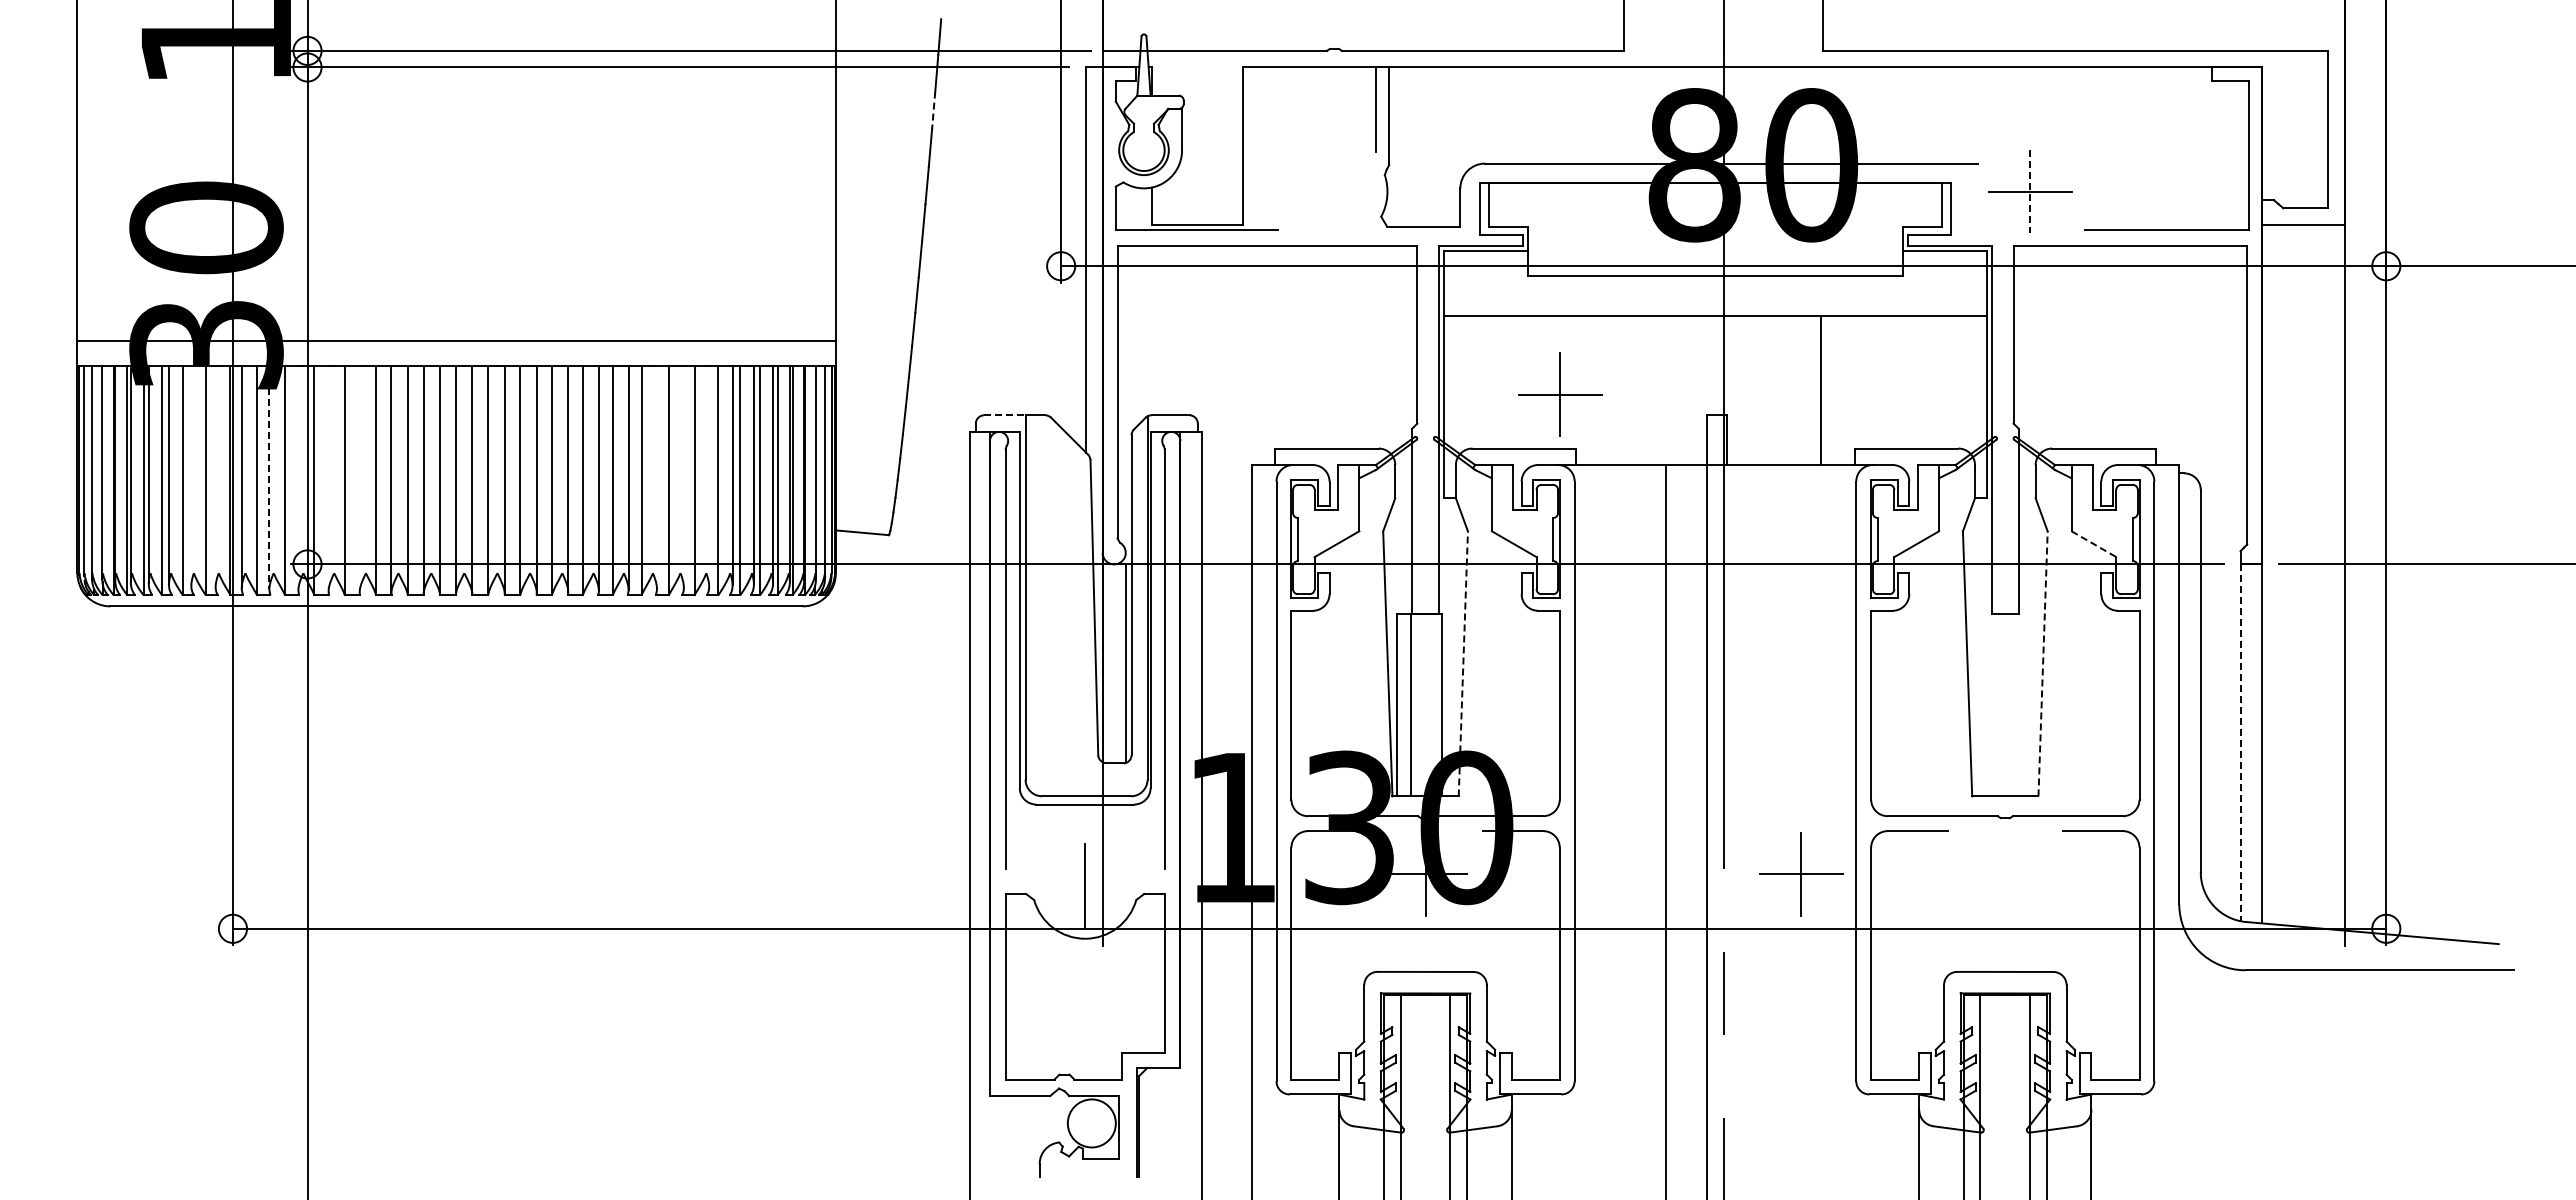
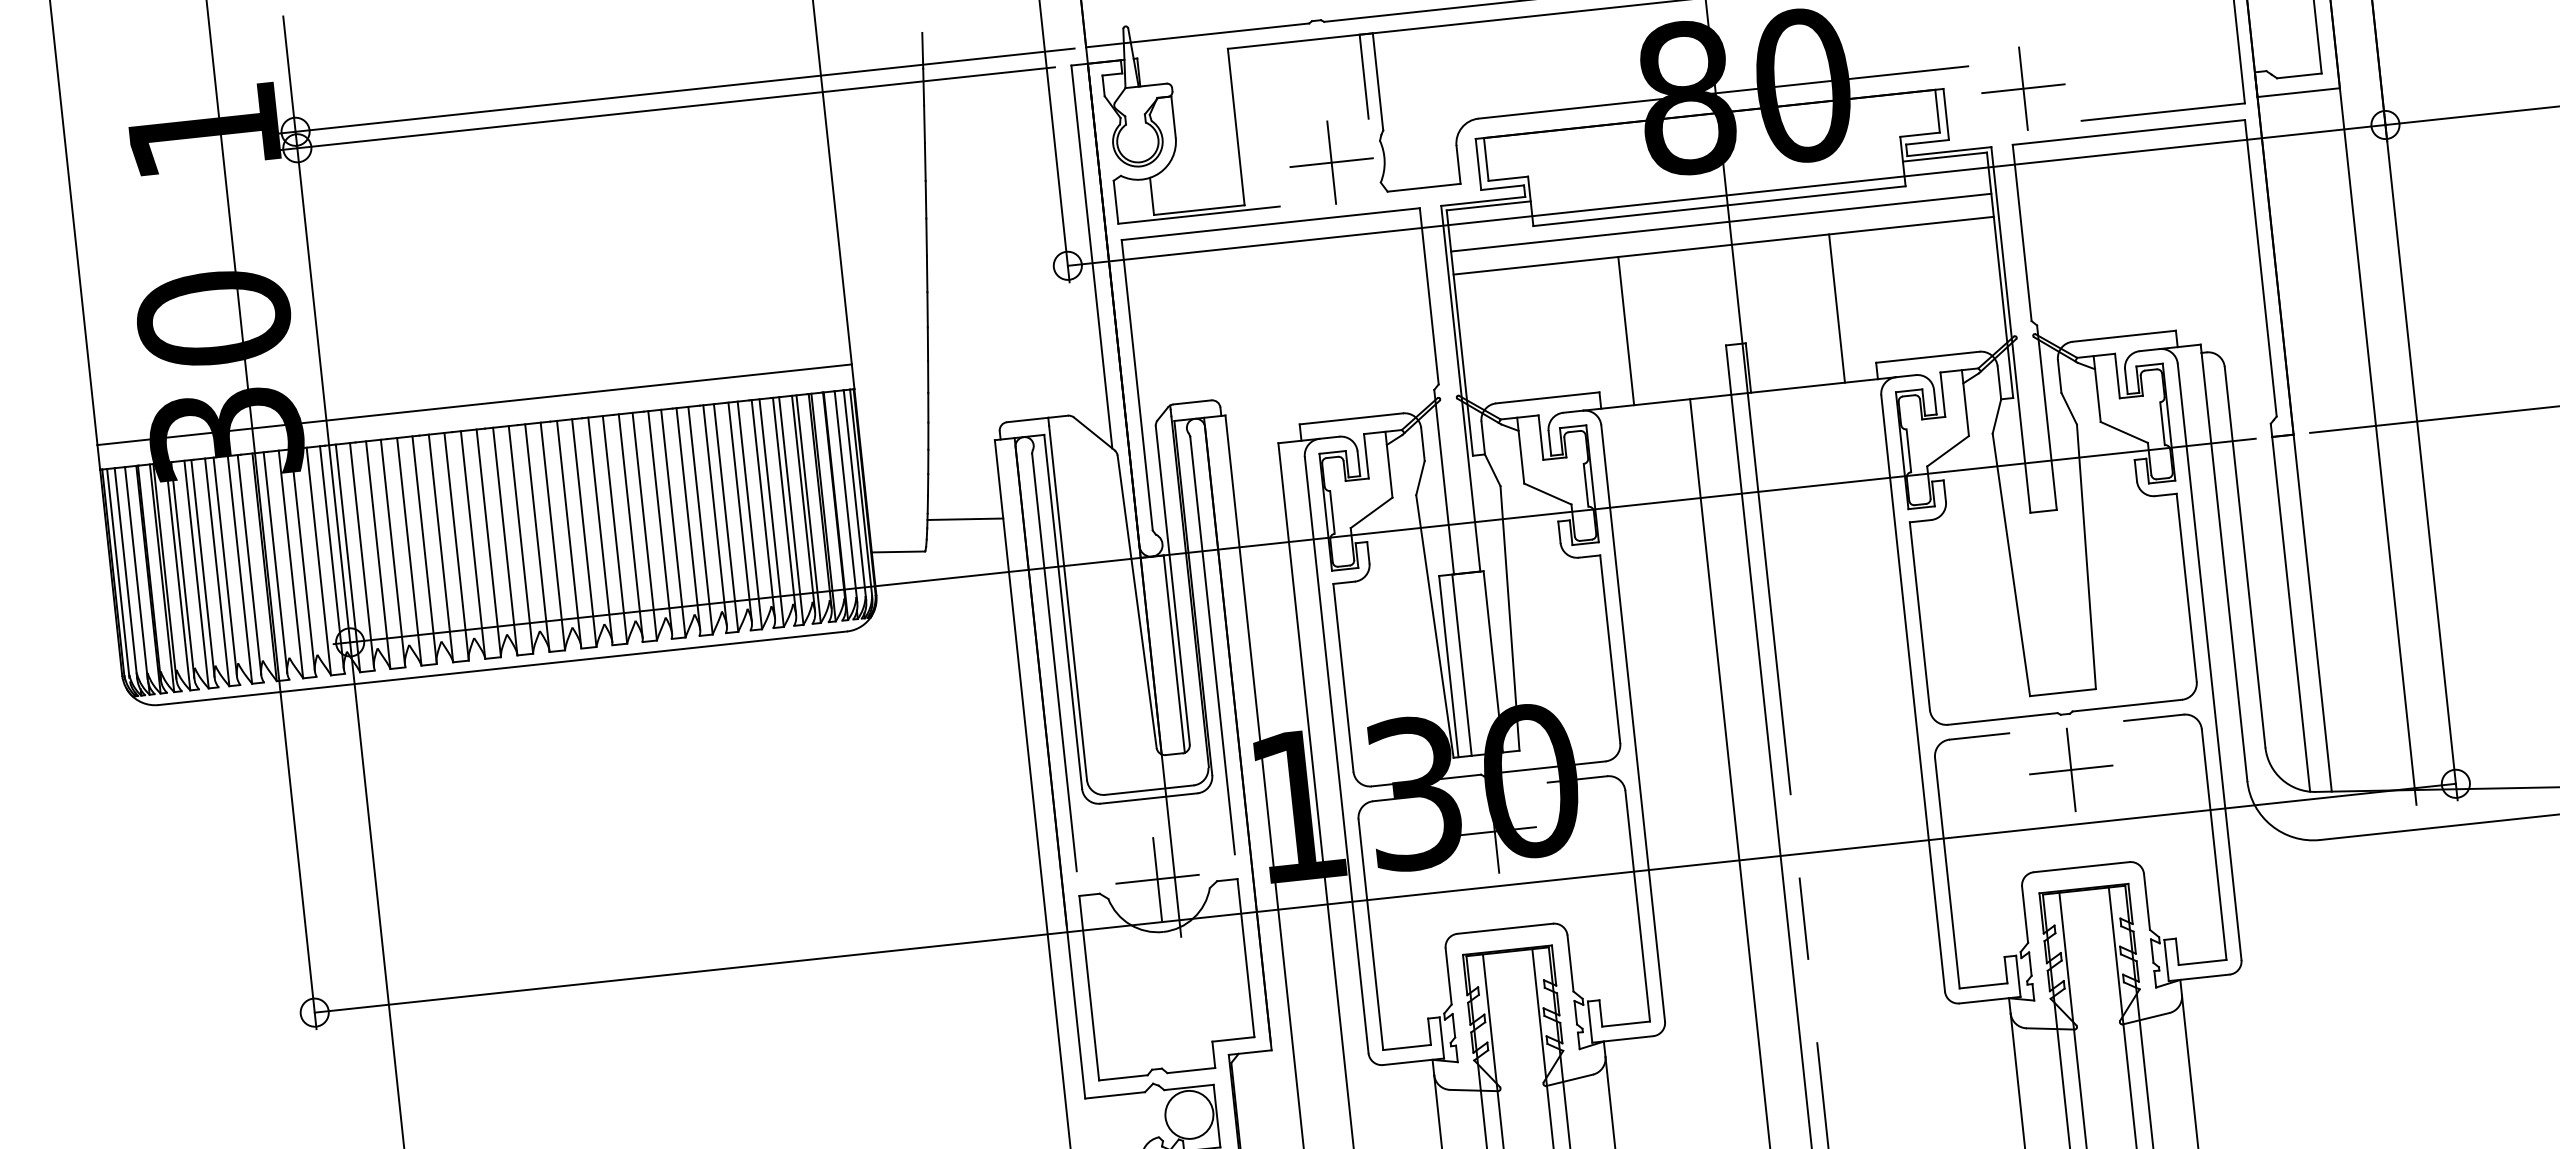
line: (933, 110) -> (924, 124), dashed -> solid
line: (2030, 192) -> (2023, 89), dashed -> solid
line: (1715, 292) -> (1721, 222), added
line: (1609, 390) -> (1626, 331), added
part: (1560, 394) -> (1331, 162), moved
line: (1004, 415) -> (1027, 420), dashed -> solid
line: (191, 475) -> (225, 566), added
line: (215, 476) -> (249, 564), added
line: (683, 476) -> (714, 515), added
line: (709, 476) -> (740, 512), added
line: (269, 477) -> (303, 559), dashed -> solid
line: (656, 477) -> (687, 518), added
line: (298, 478) -> (332, 557), added
line: (328, 478) -> (361, 554), added
line: (359, 479) -> (392, 552), added
line: (932, 507) -> (965, 519), added
line: (2093, 544) -> (2123, 432), dashed -> solid
line: (1463, 663) -> (1510, 618), dashed -> solid
line: (2043, 663) -> (2086, 556), dashed -> solid
line: (2240, 743) -> (2291, 615), dashed -> solid
part: (1801, 874) -> (2071, 770), moved
line: (1084, 885) -> (1156, 879), added

